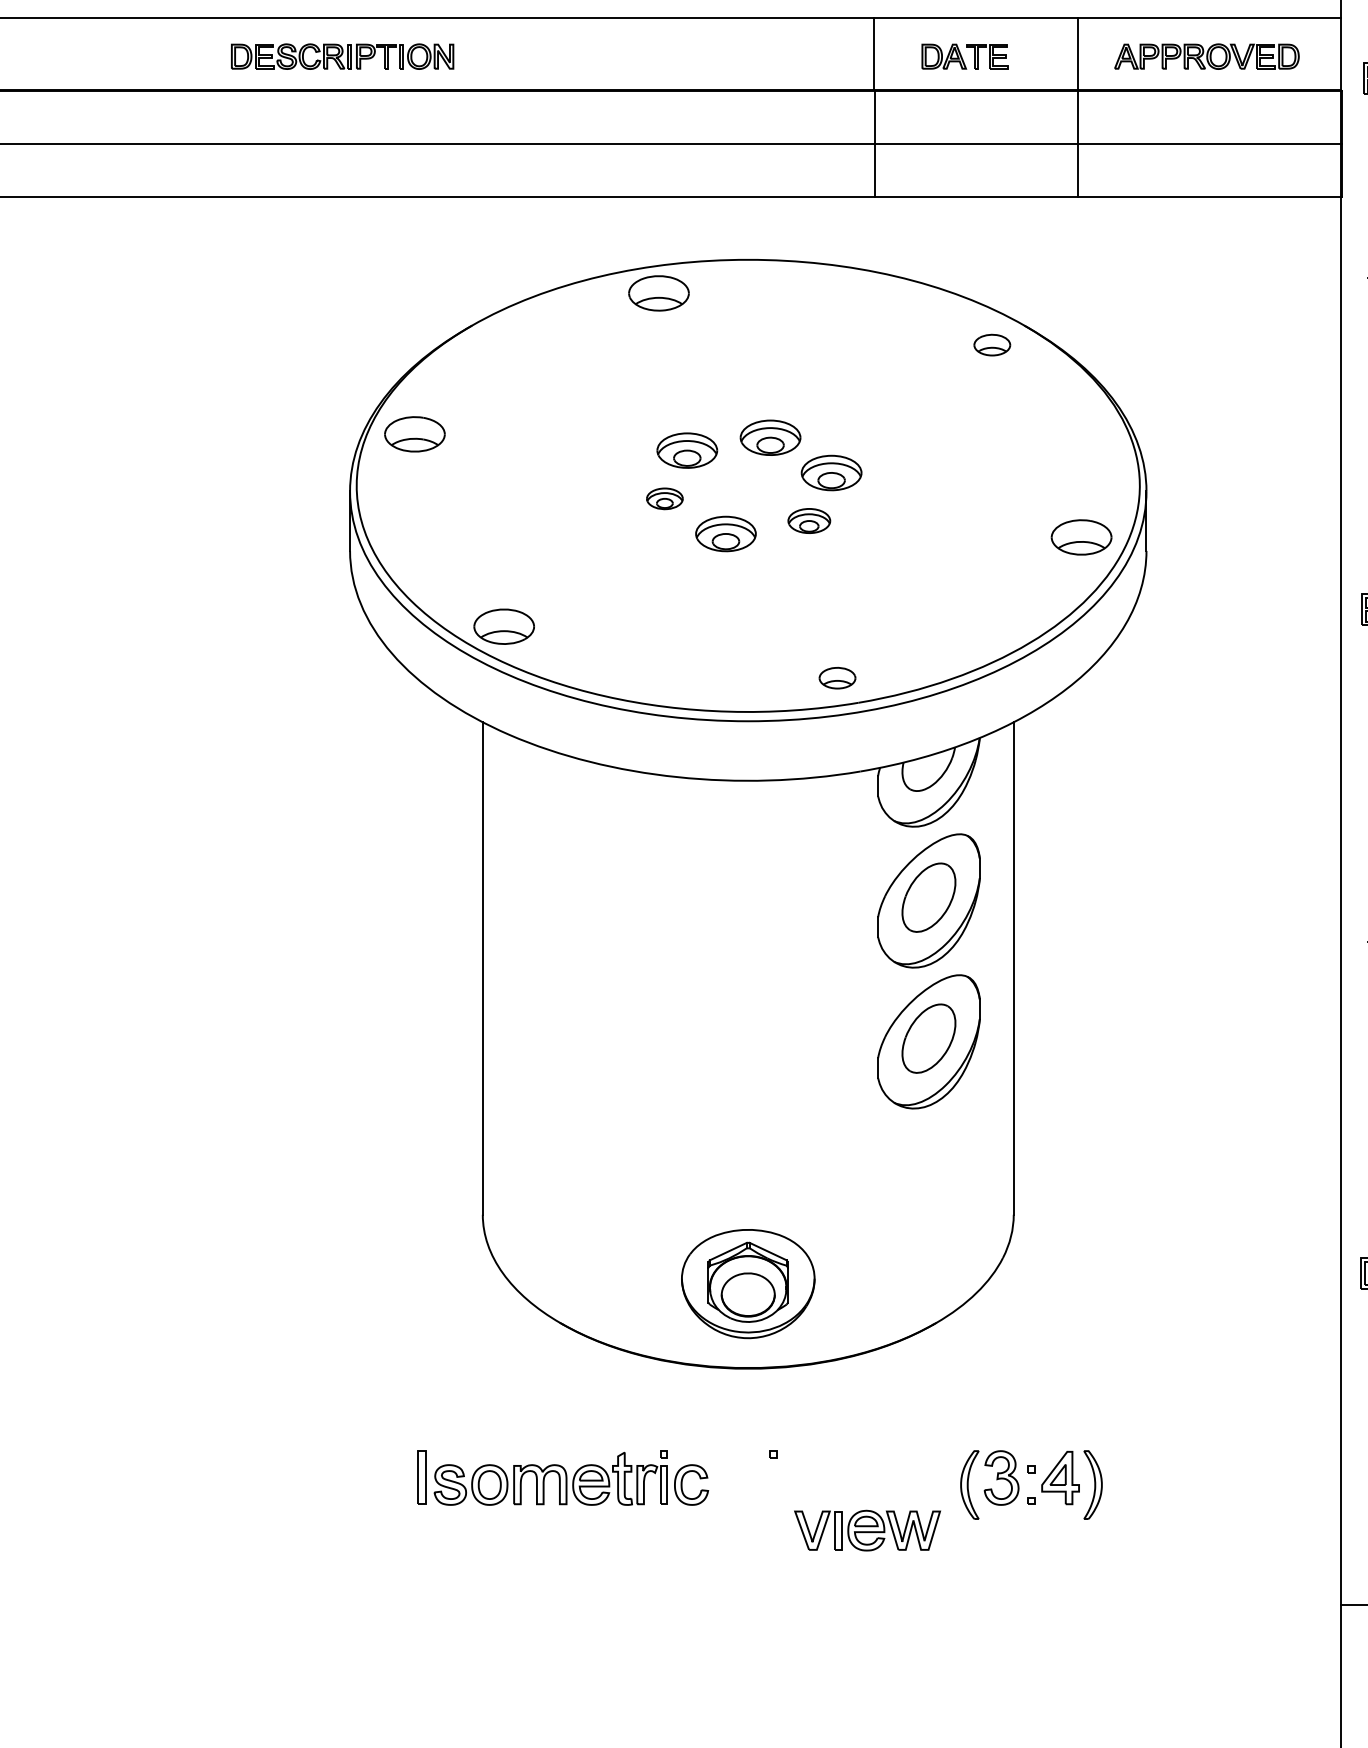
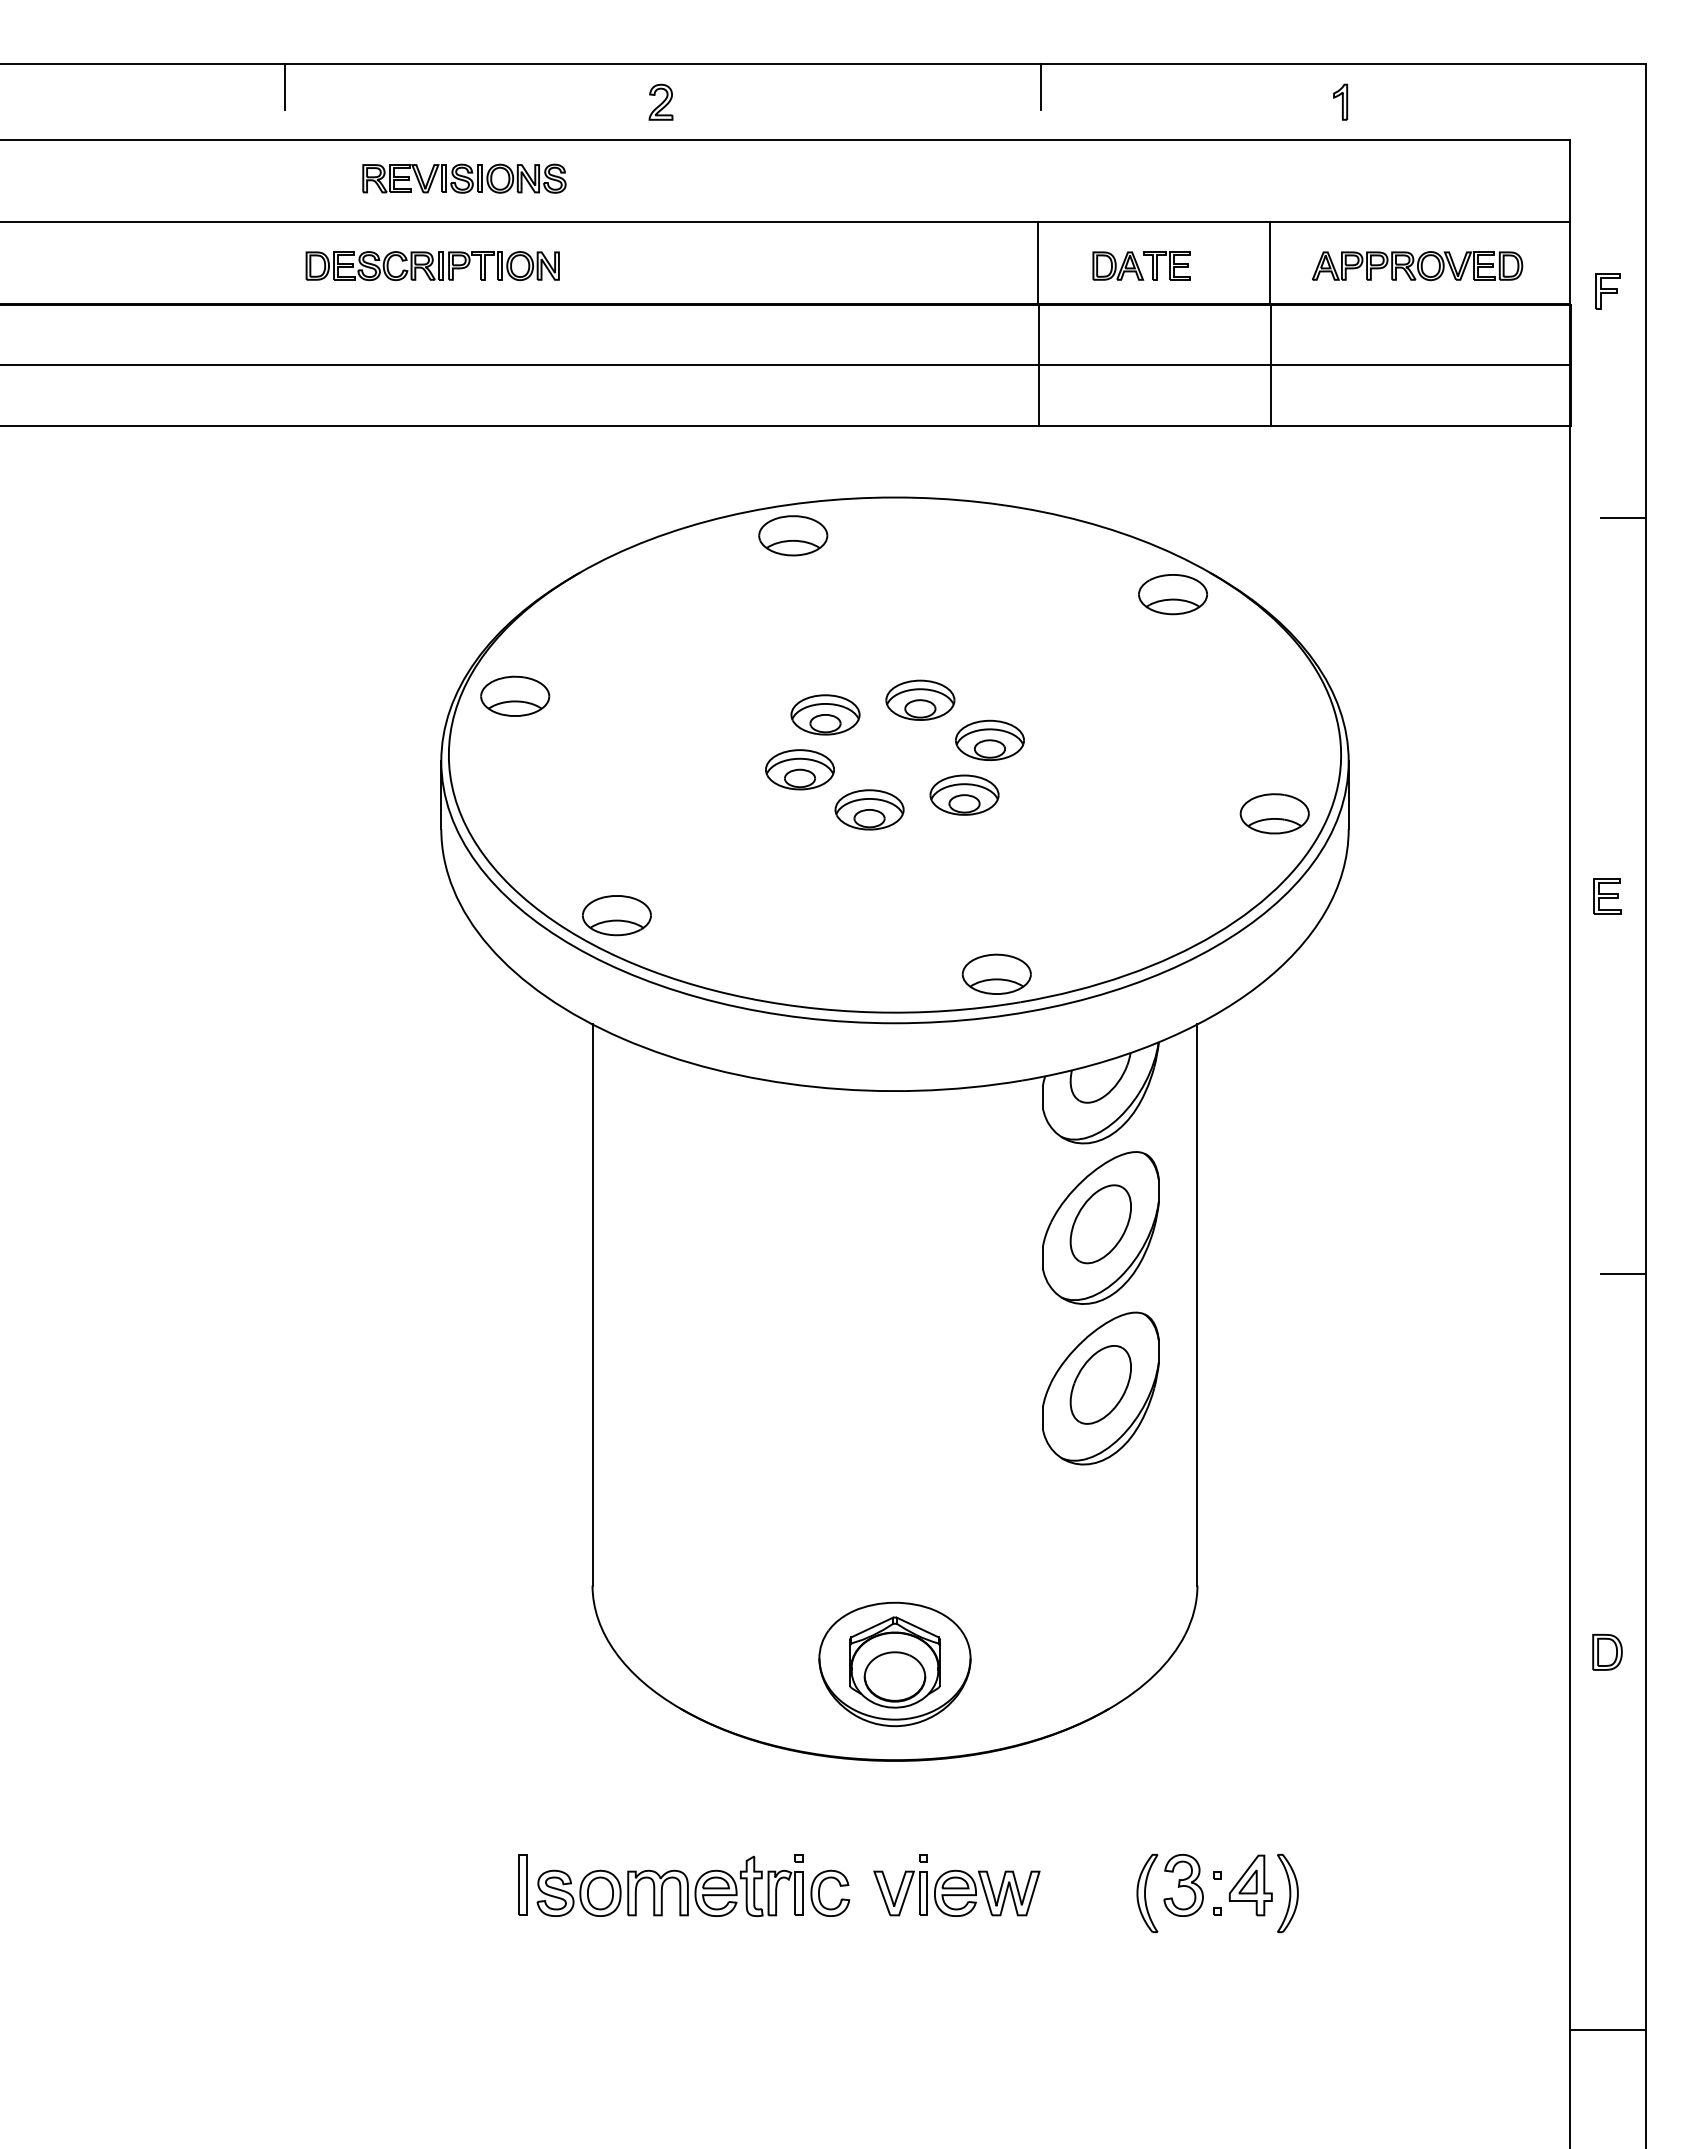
part: (991, 344) -> (1172, 594), size x1.67
part: (664, 498) -> (799, 769), size x1.67
part: (809, 520) -> (964, 794), size x1.43
part: (837, 677) -> (996, 973), size x1.67
part: (867, 1529) -> (956, 1892), moved

